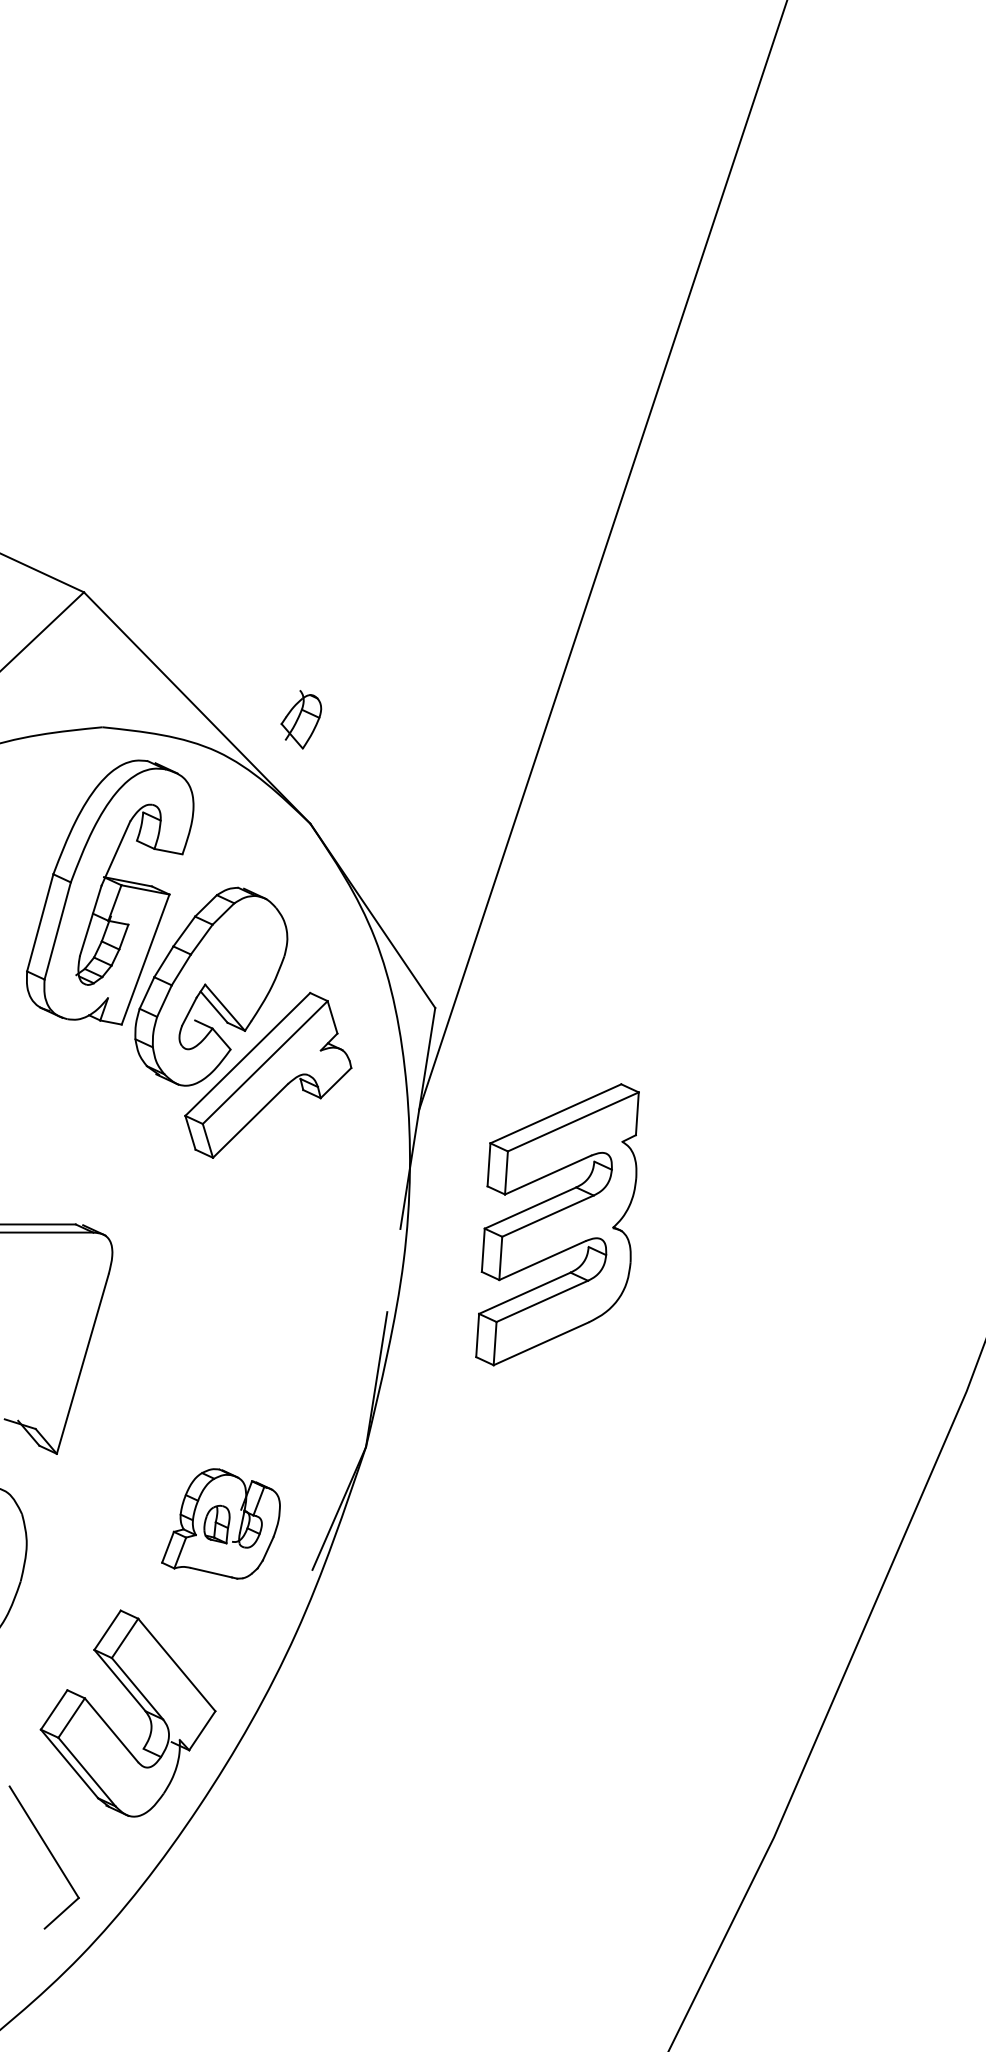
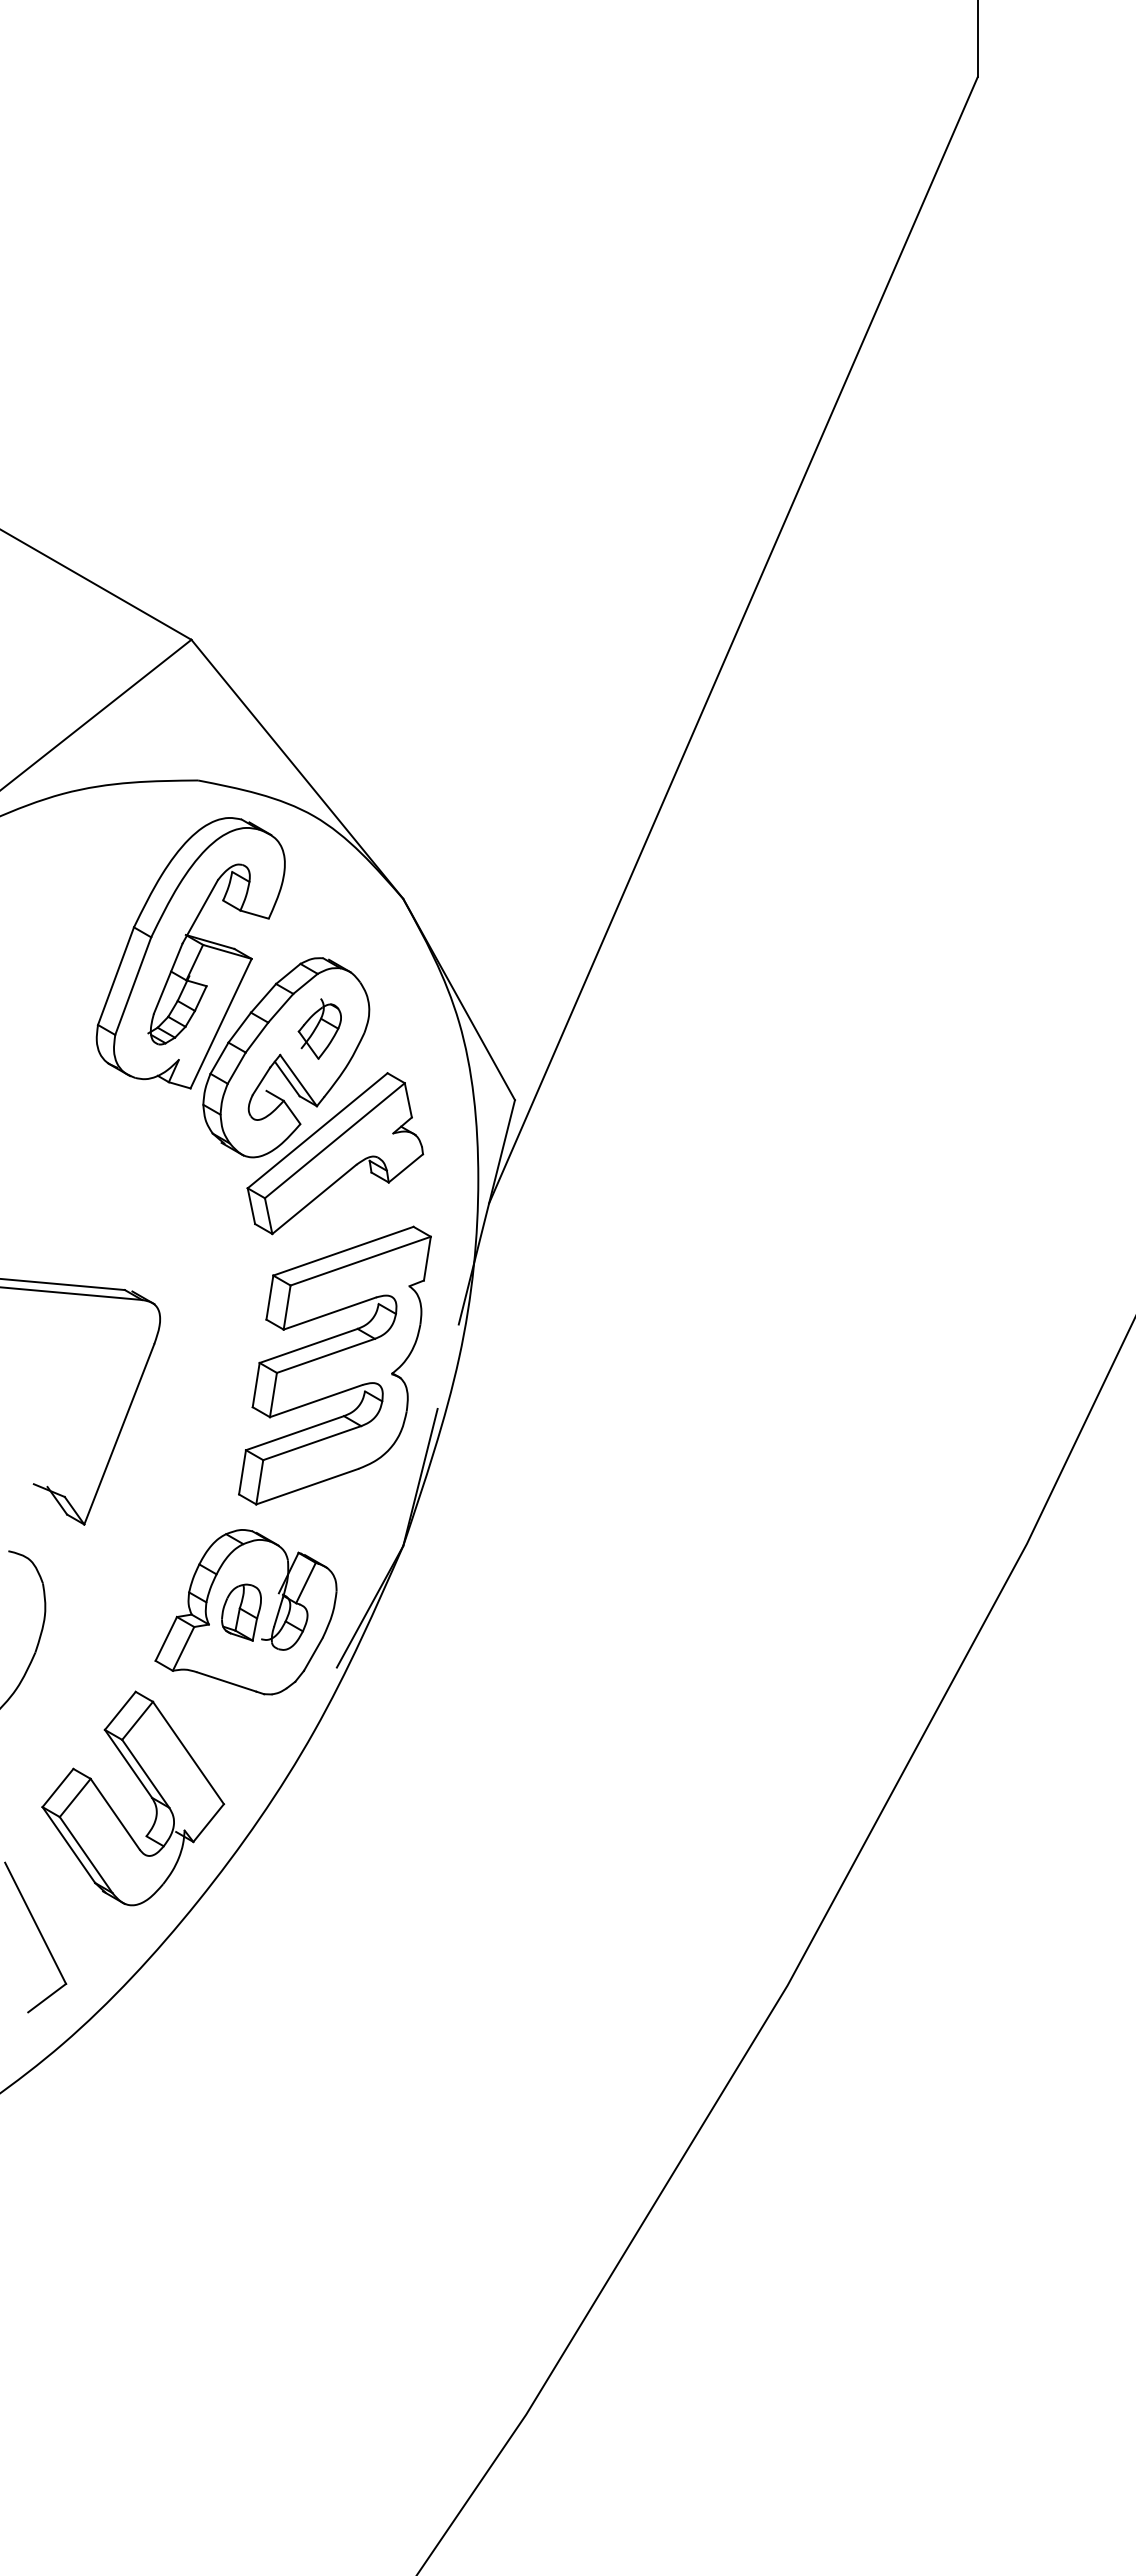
part: (301, 719) -> (319, 1028), moved
part: (557, 1224) -> (334, 1365), moved
part: (219, 1524) -> (245, 1612), size x1.43

